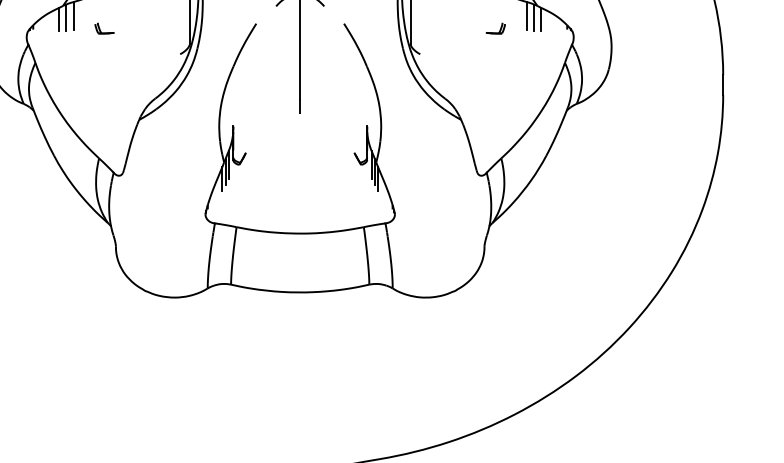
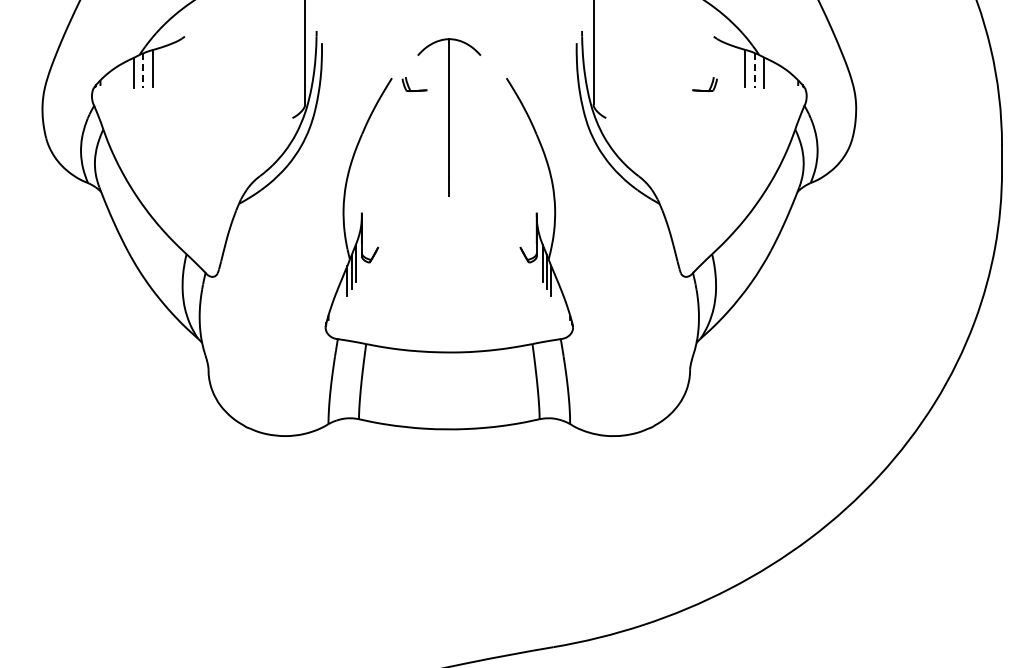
line: (66, 18) -> (143, 71), solid -> dashed
line: (534, 18) -> (755, 71), solid -> dashed
part: (104, 28) -> (414, 84), moved

